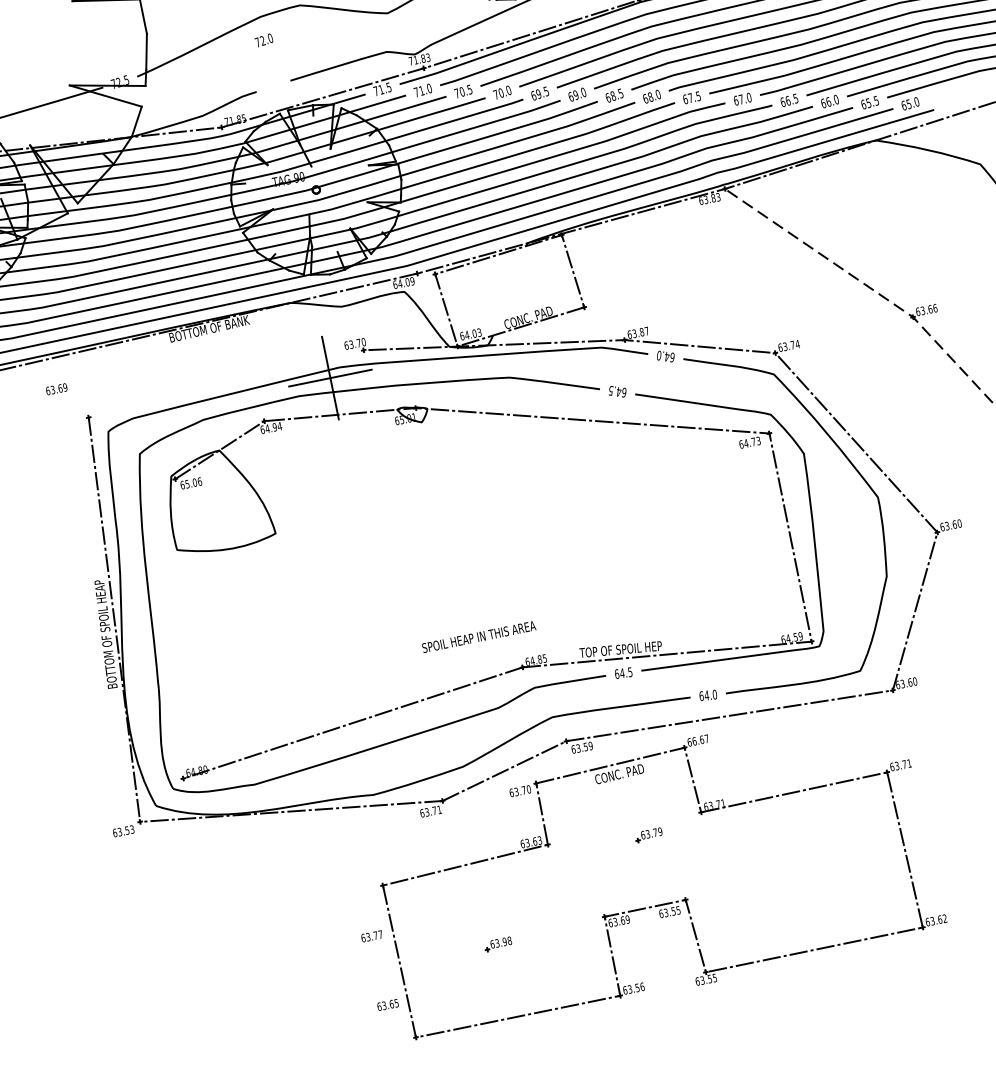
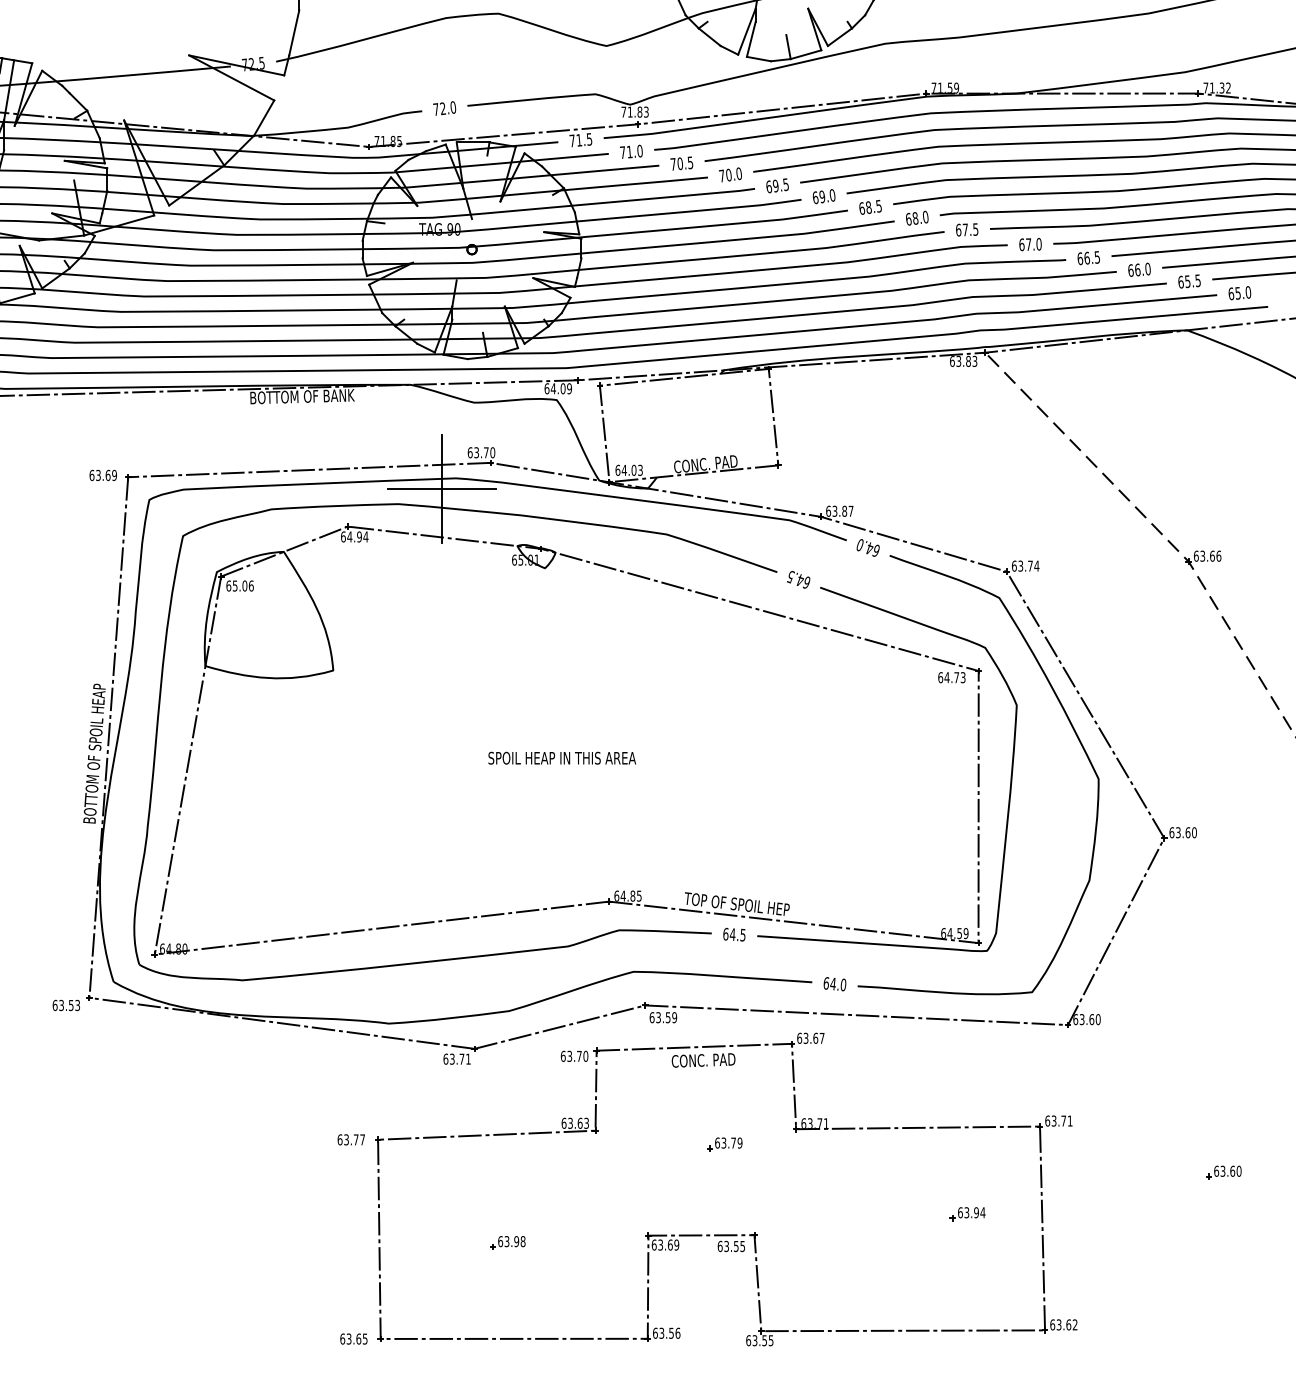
text: (263, 40) -> (444, 108), moved
line: (226, 383) -> (309, 469), added
text: (55, 388) -> (102, 474), moved
line: (178, 628) -> (187, 765), added
text: (478, 636) -> (561, 757), moved
text: (693, 740) -> (805, 1037), 66.67 -> 63.67
part: (845, 850) -> (967, 1214), added
text: (371, 936) -> (350, 1139), moved
text: (387, 1004) -> (353, 1338), moved

